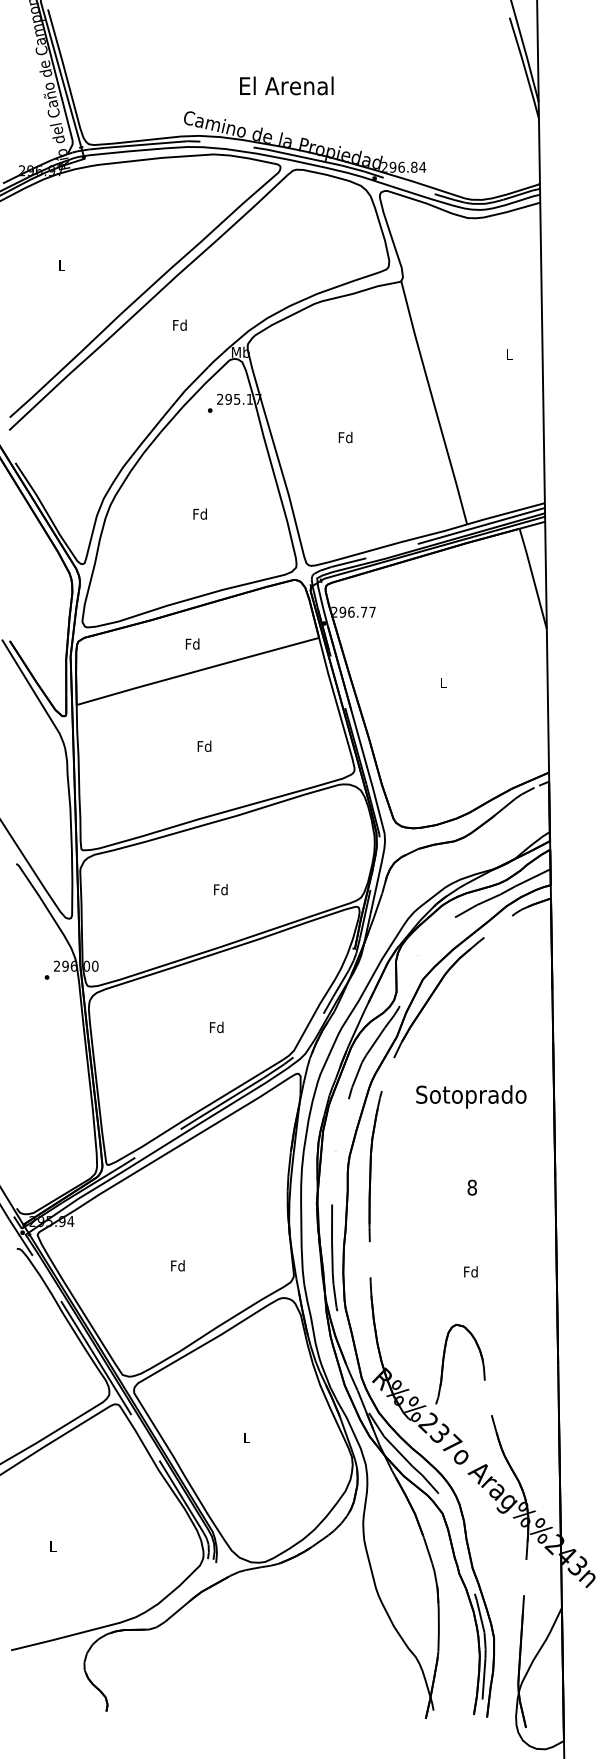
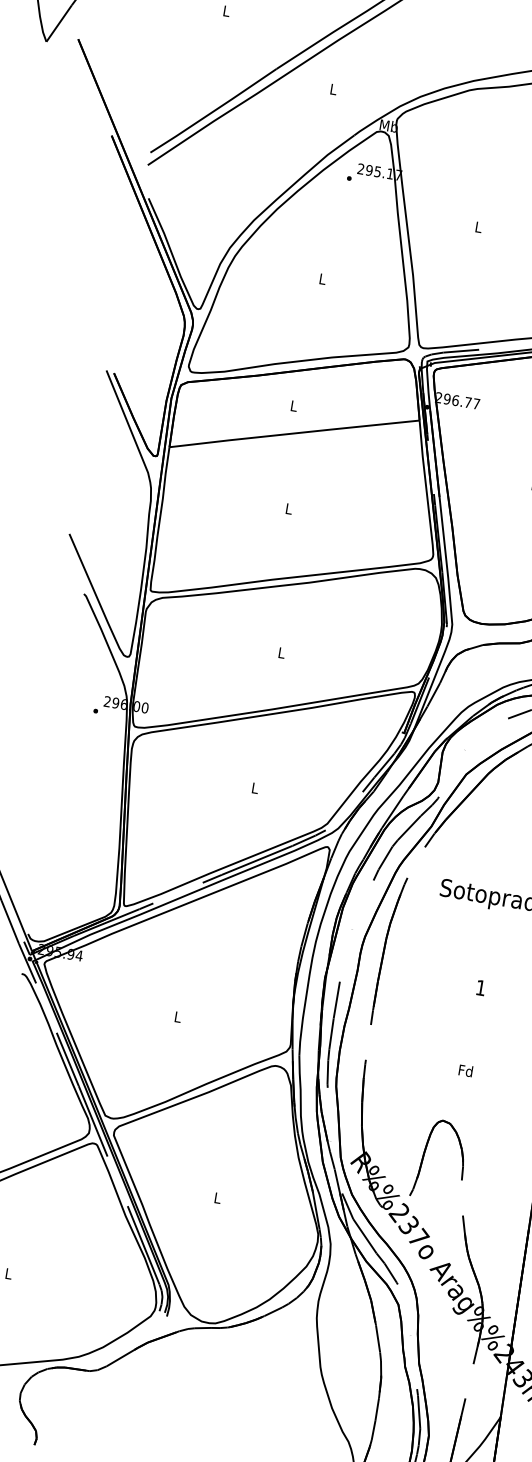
text: (179, 324) -> (333, 88), Fd -> L
text: (345, 437) -> (478, 227), Fd -> L
text: (199, 513) -> (321, 278), Fd -> L
text: (192, 643) -> (293, 405), Fd -> L
text: (204, 745) -> (288, 508), Fd -> L
text: (220, 889) -> (281, 652), Fd -> L
text: (216, 1027) -> (254, 788), Fd -> L
text: (471, 1187) -> (480, 987), 8 -> 1
text: (177, 1265) -> (177, 1016), Fd -> L

